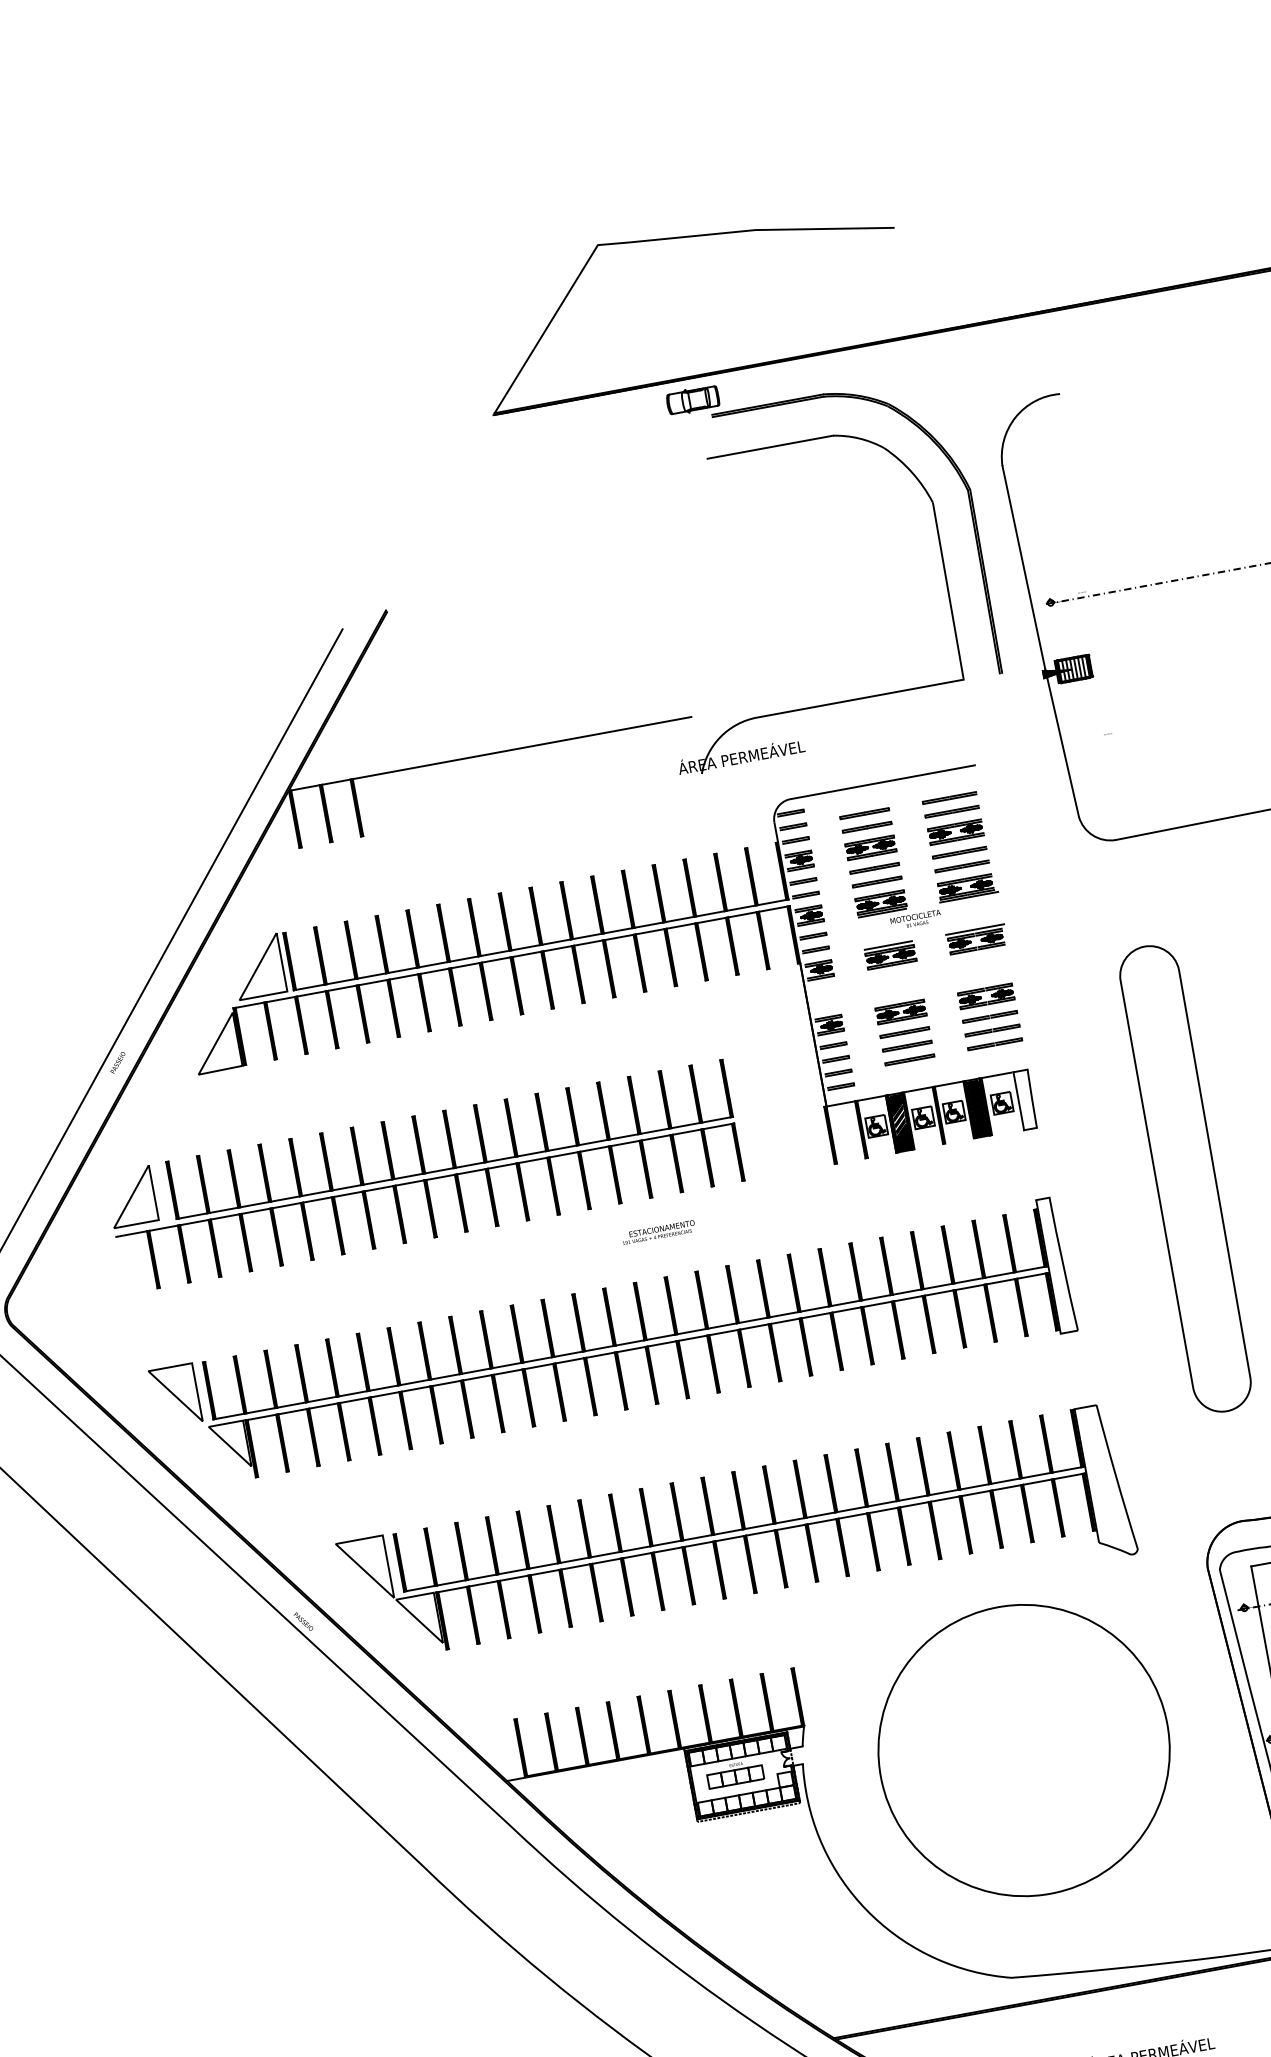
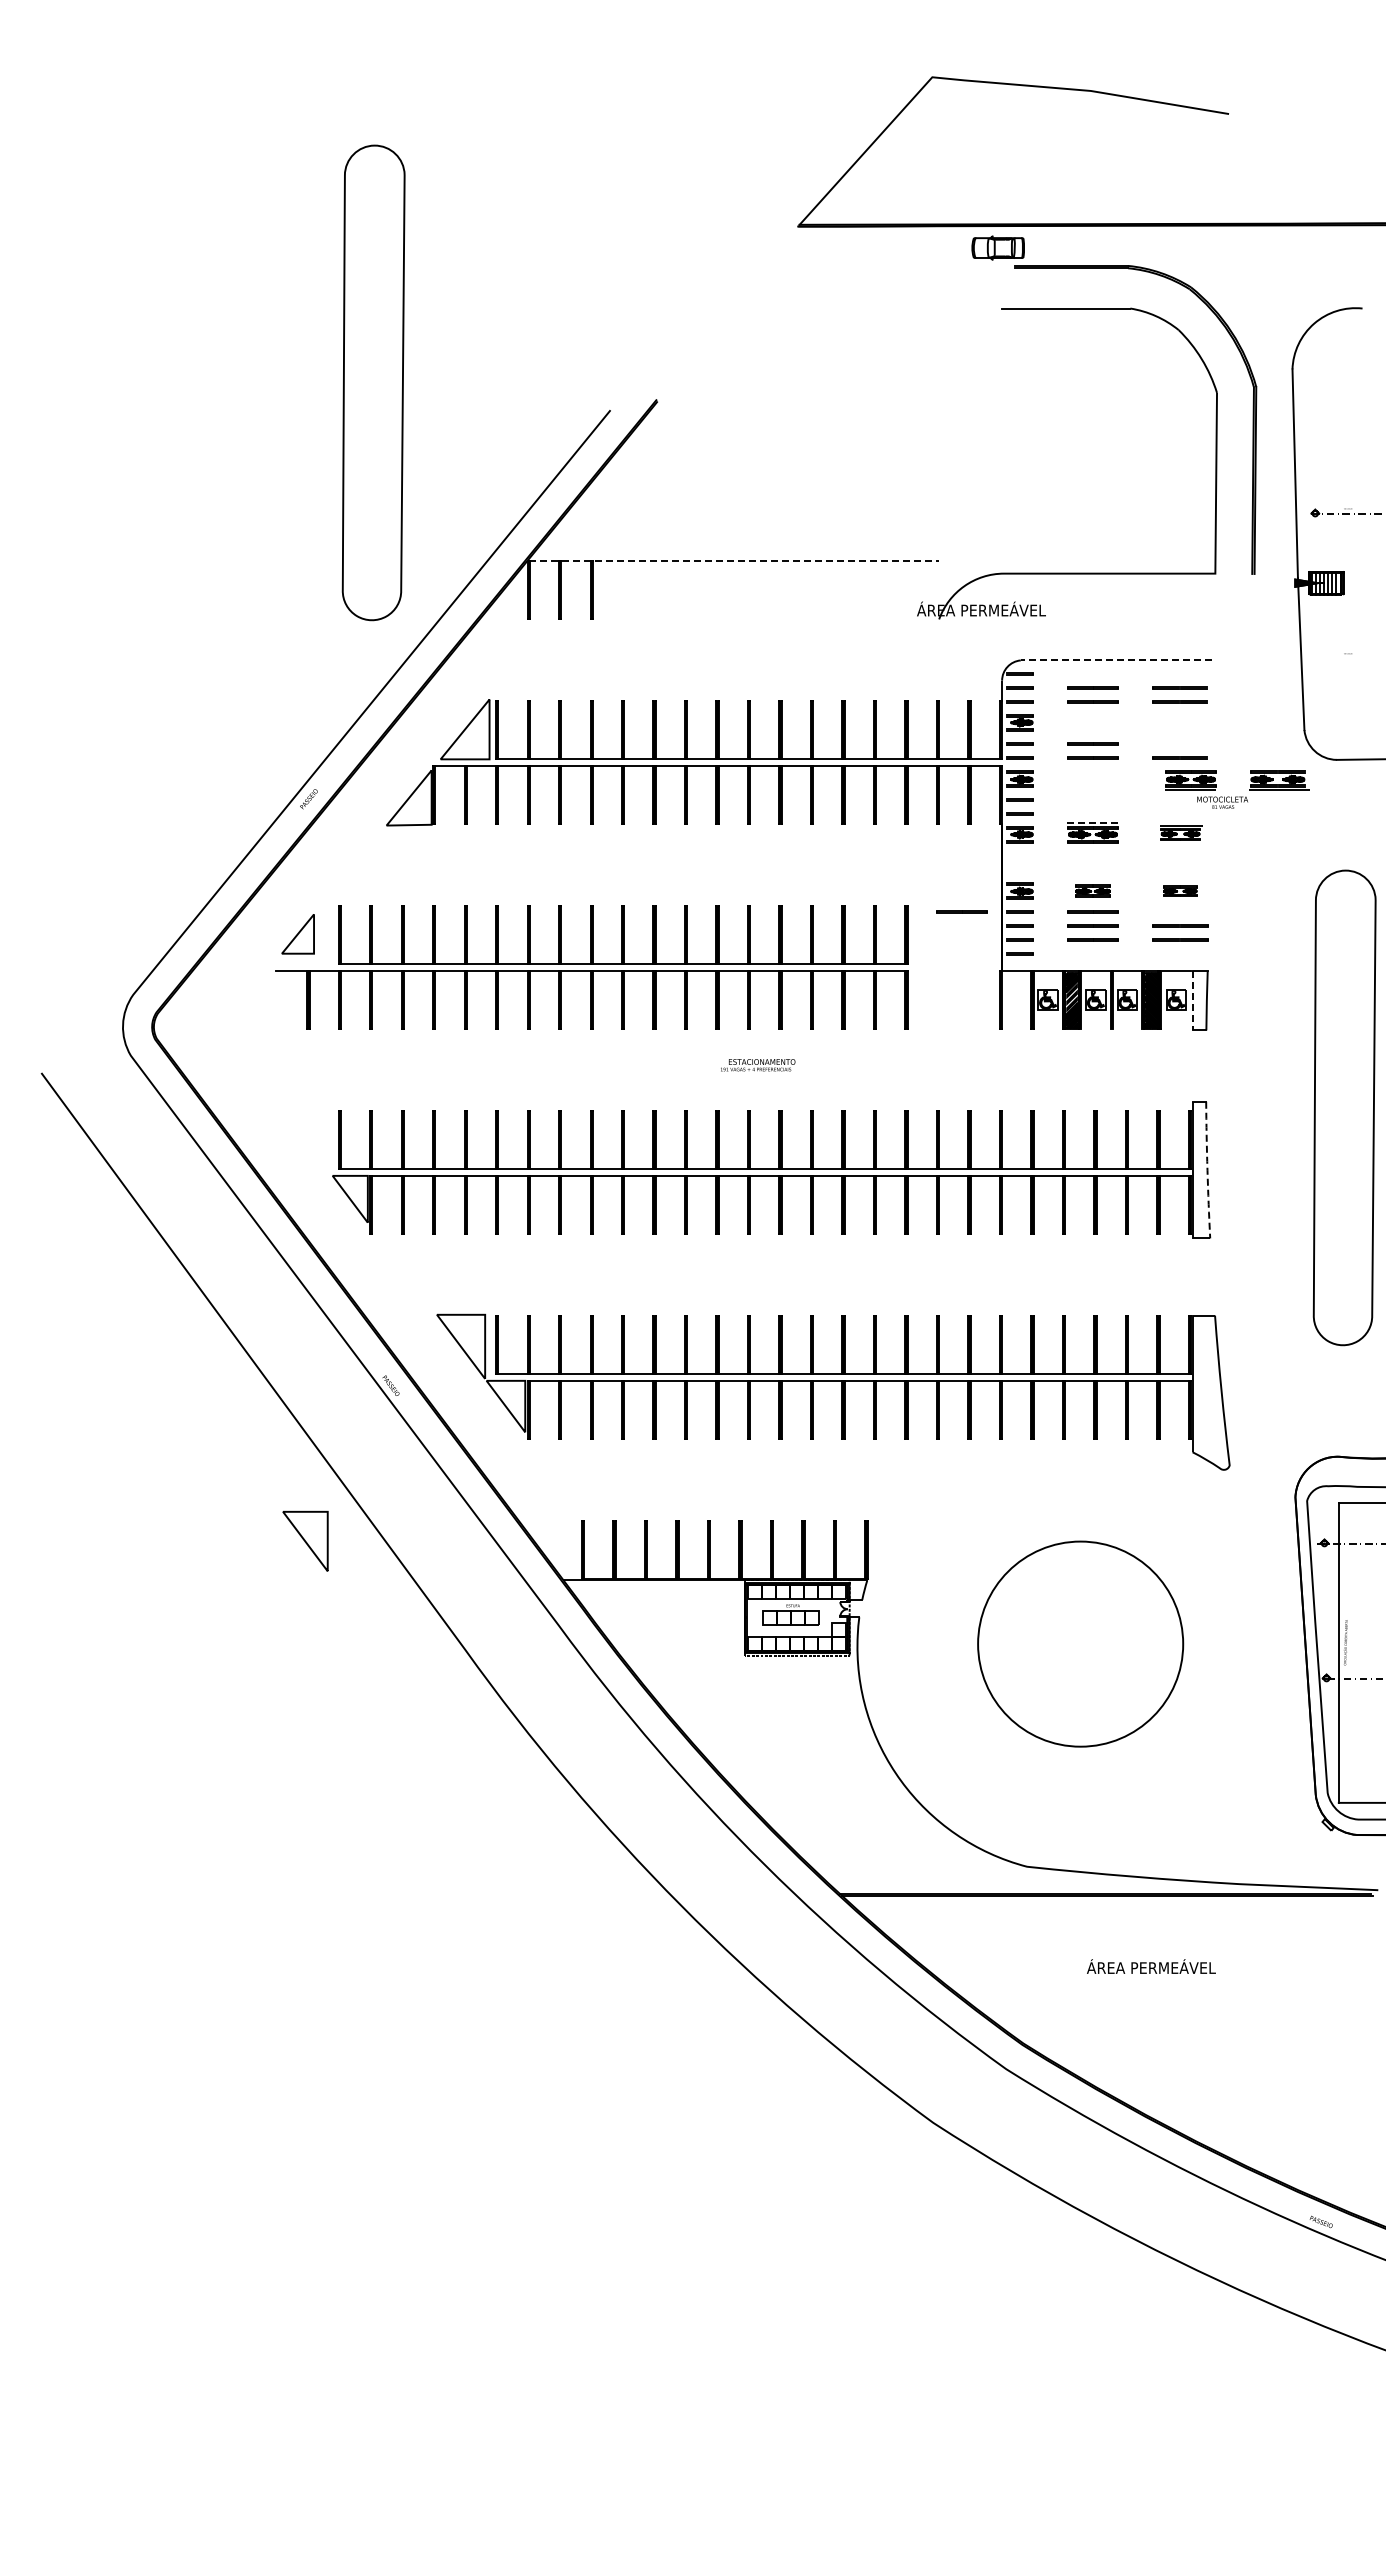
part: (106, 643) -> (373, 382), added
line: (491, 754) -> (734, 561), solid -> dashed
line: (882, 782) -> (1116, 660), solid -> dashed
part: (955, 831) -> (1179, 722), removed
part: (870, 847) -> (1092, 722), removed
line: (959, 852) -> (1179, 743), removed
part: (929, 911) -> (1237, 796), moved
part: (977, 938) -> (1181, 832), size x0.7
line: (888, 945) -> (1092, 822), solid -> dashed
part: (986, 995) -> (1180, 890), size x0.6
part: (900, 1011) -> (1092, 890), size x0.7
line: (990, 1016) -> (1180, 911), removed
line: (776, 1055) -> (961, 911), added
line: (1018, 1100) -> (1193, 1000), solid -> dashed
part: (130, 1196) -> (297, 933), size x0.7
text: (659, 1232) -> (758, 1065), moved
line: (1063, 1264) -> (1207, 1170), solid -> dashed
part: (175, 1395) -> (305, 1540), moved
circle: (1023, 1749) -> (1080, 1643), size x0.7

